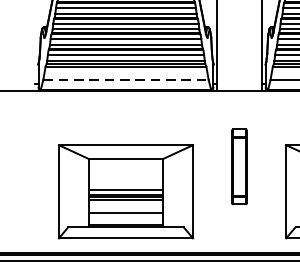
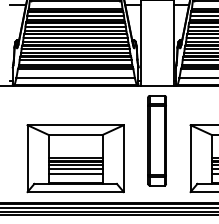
line: (127, 80) -> (76, 78), dashed -> solid
part: (238, 166) -> (156, 140), size x1.67
line: (125, 205) -> (75, 168), added

